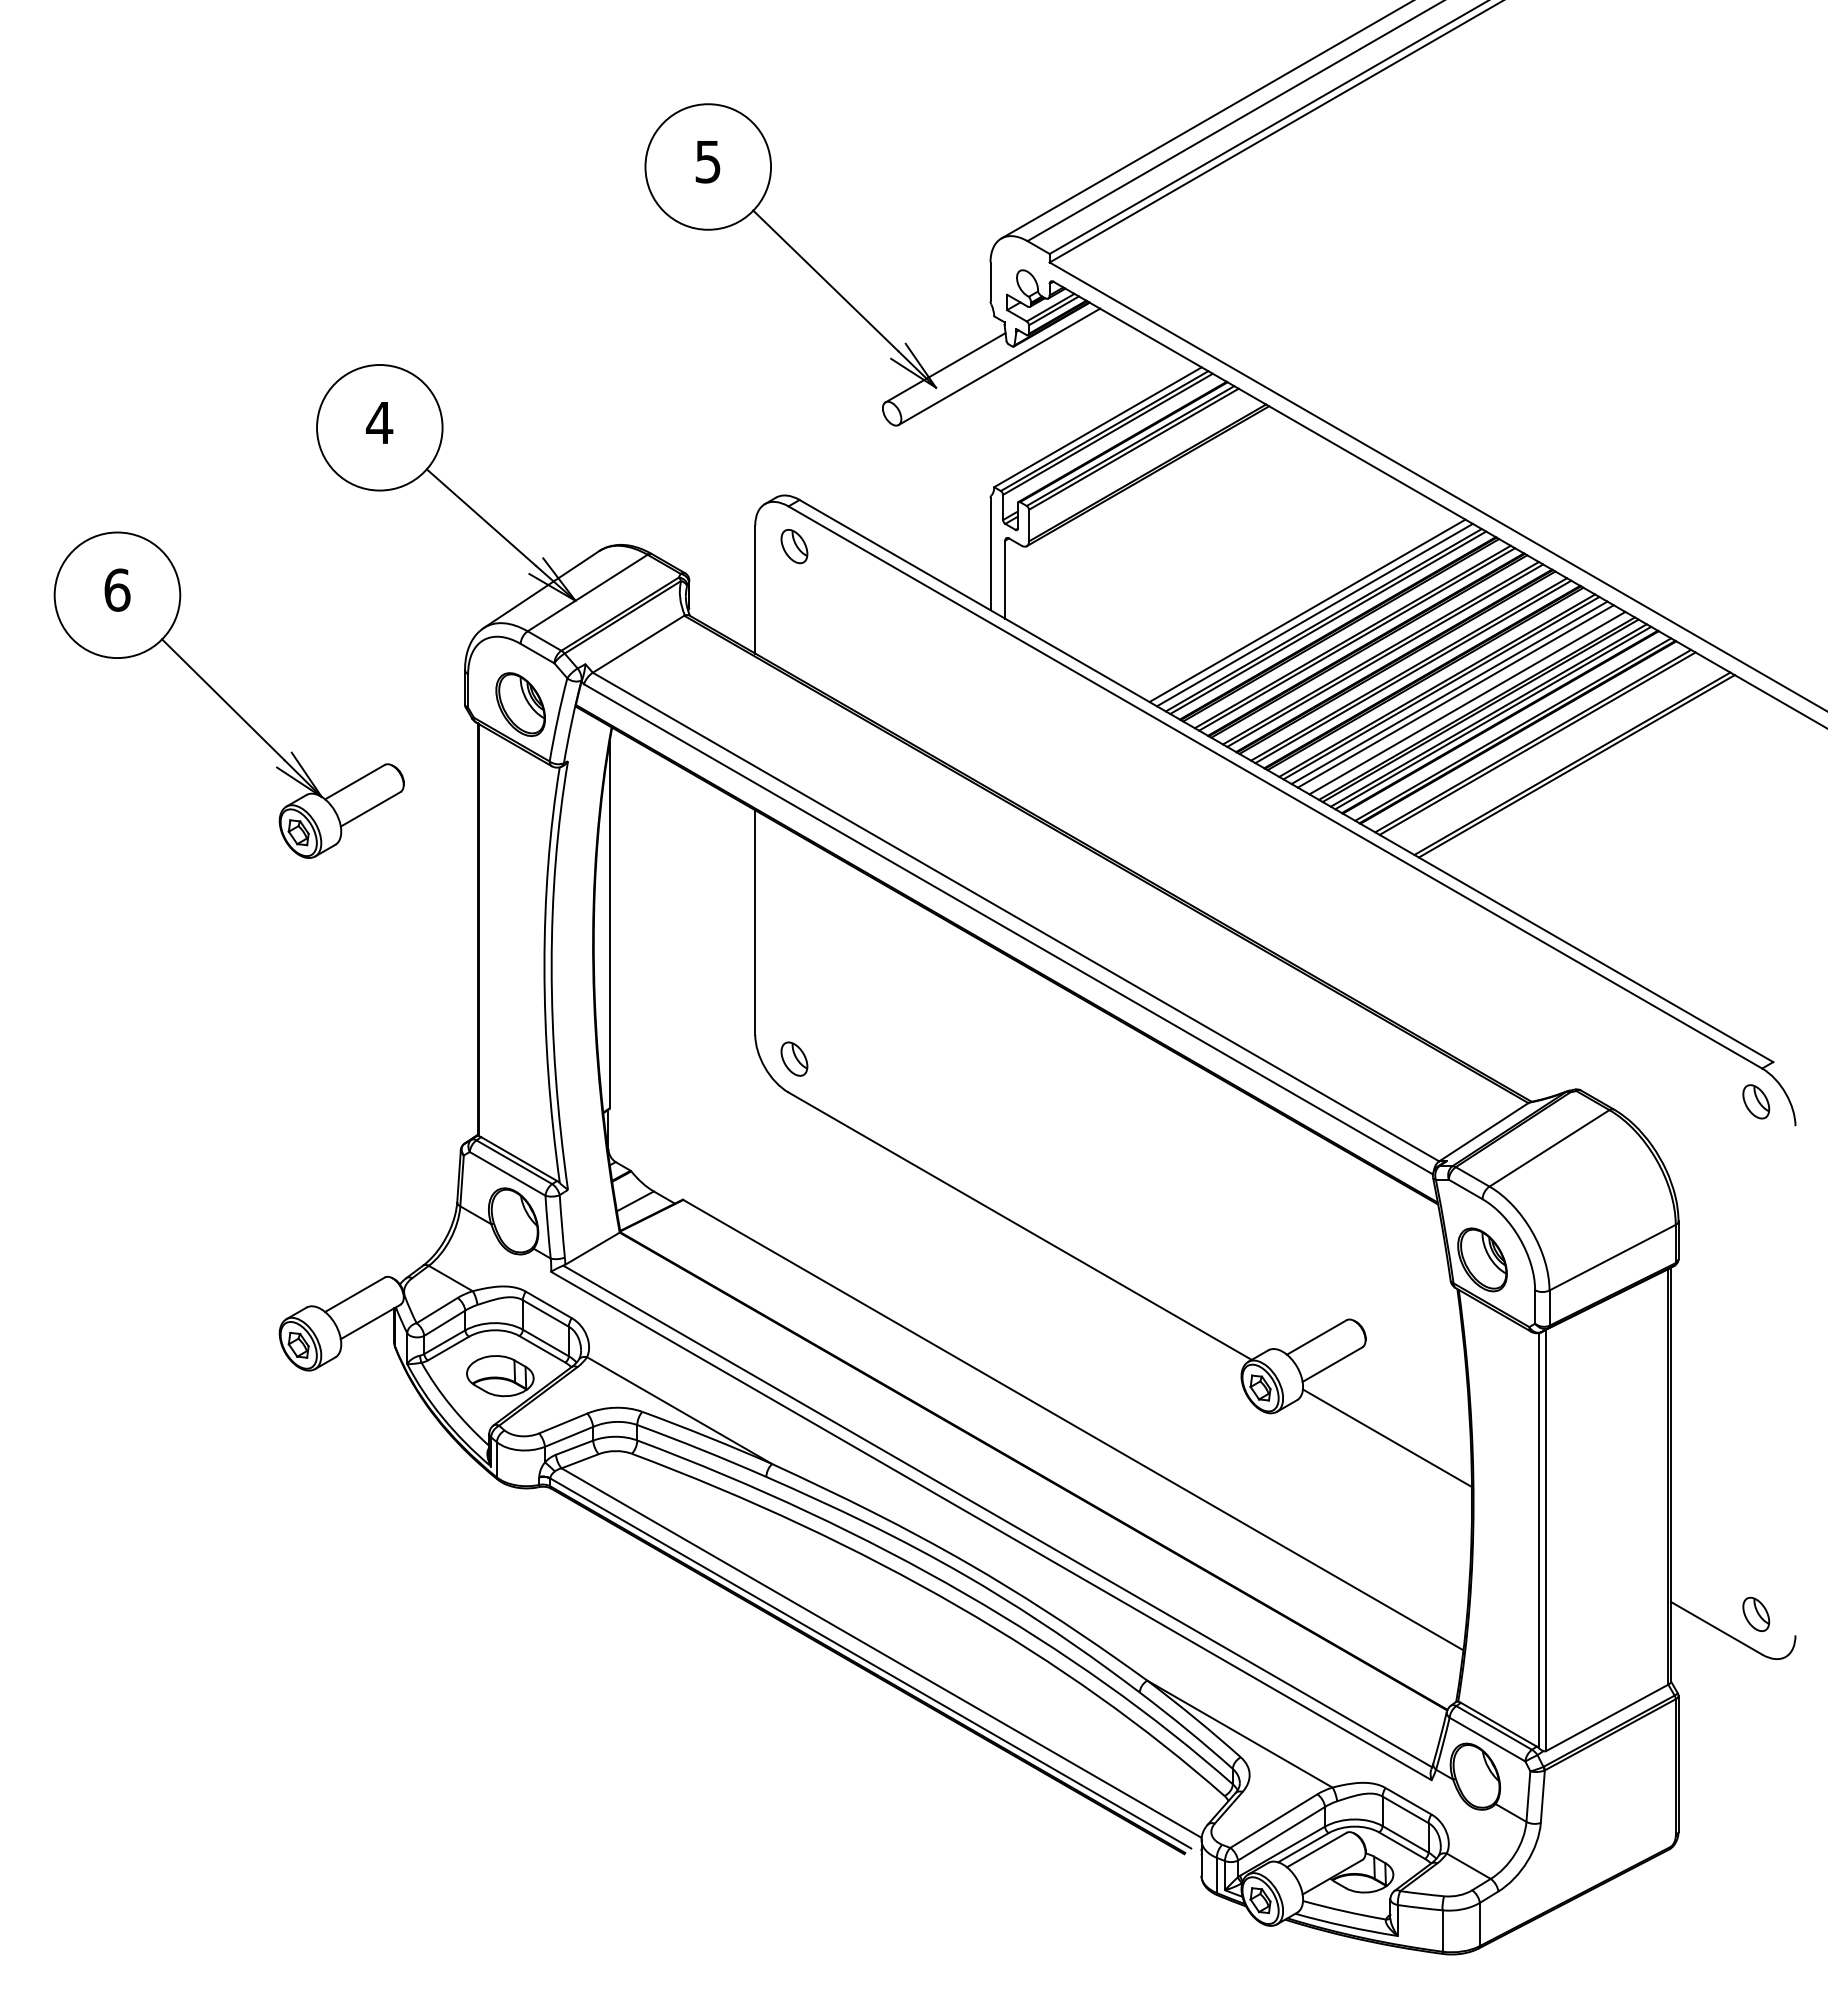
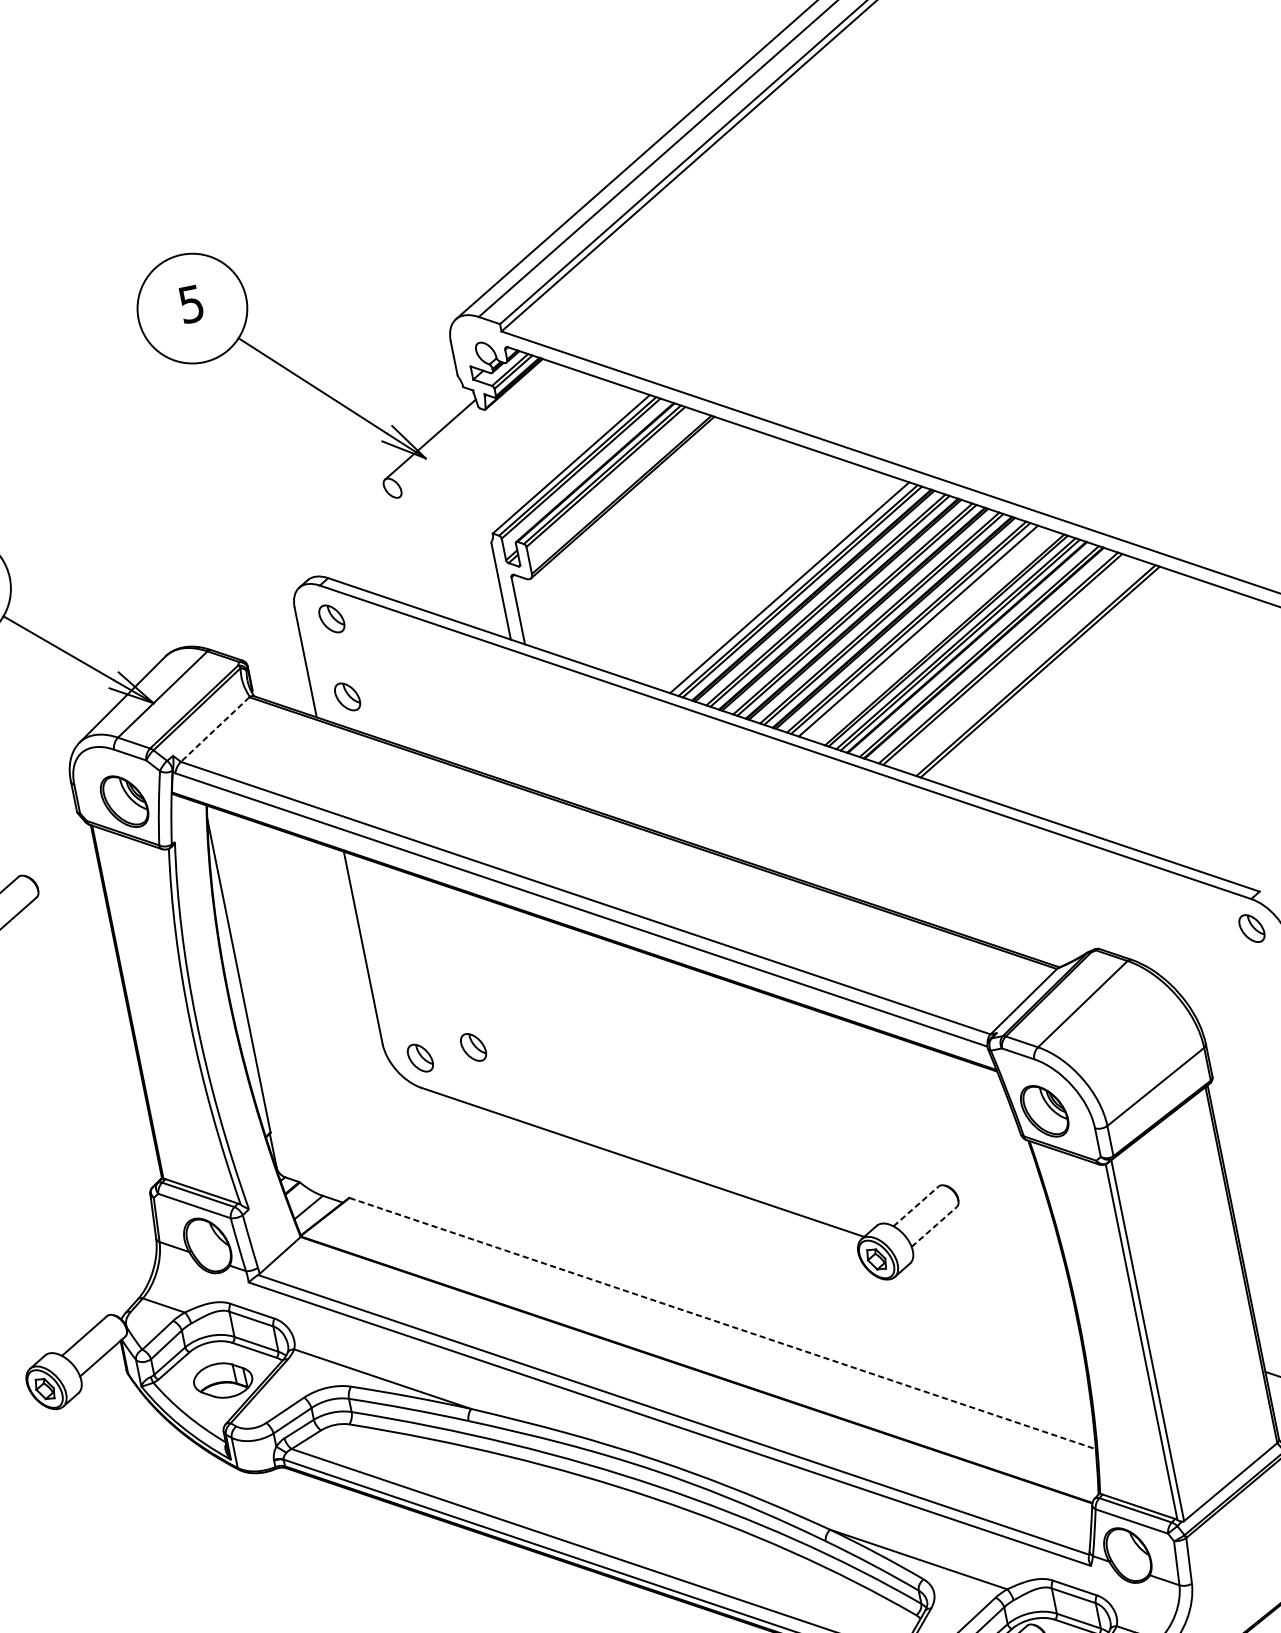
line: (999, 366) -> (476, 429), removed
line: (1307, 610) -> (782, 585), removed
part: (794, 637) -> (347, 696), added
line: (638, 644) -> (215, 729), solid -> dashed
line: (1455, 696) -> (924, 633), removed
line: (1467, 702) -> (935, 636), removed
part: (856, 1058) -> (473, 1046), added
line: (1317, 1337) -> (916, 1206), solid -> dashed
line: (1332, 1364) -> (934, 1226), solid -> dashed
line: (1073, 1425) -> (722, 1323), solid -> dashed
line: (1386, 1438) -> (993, 1280), removed

